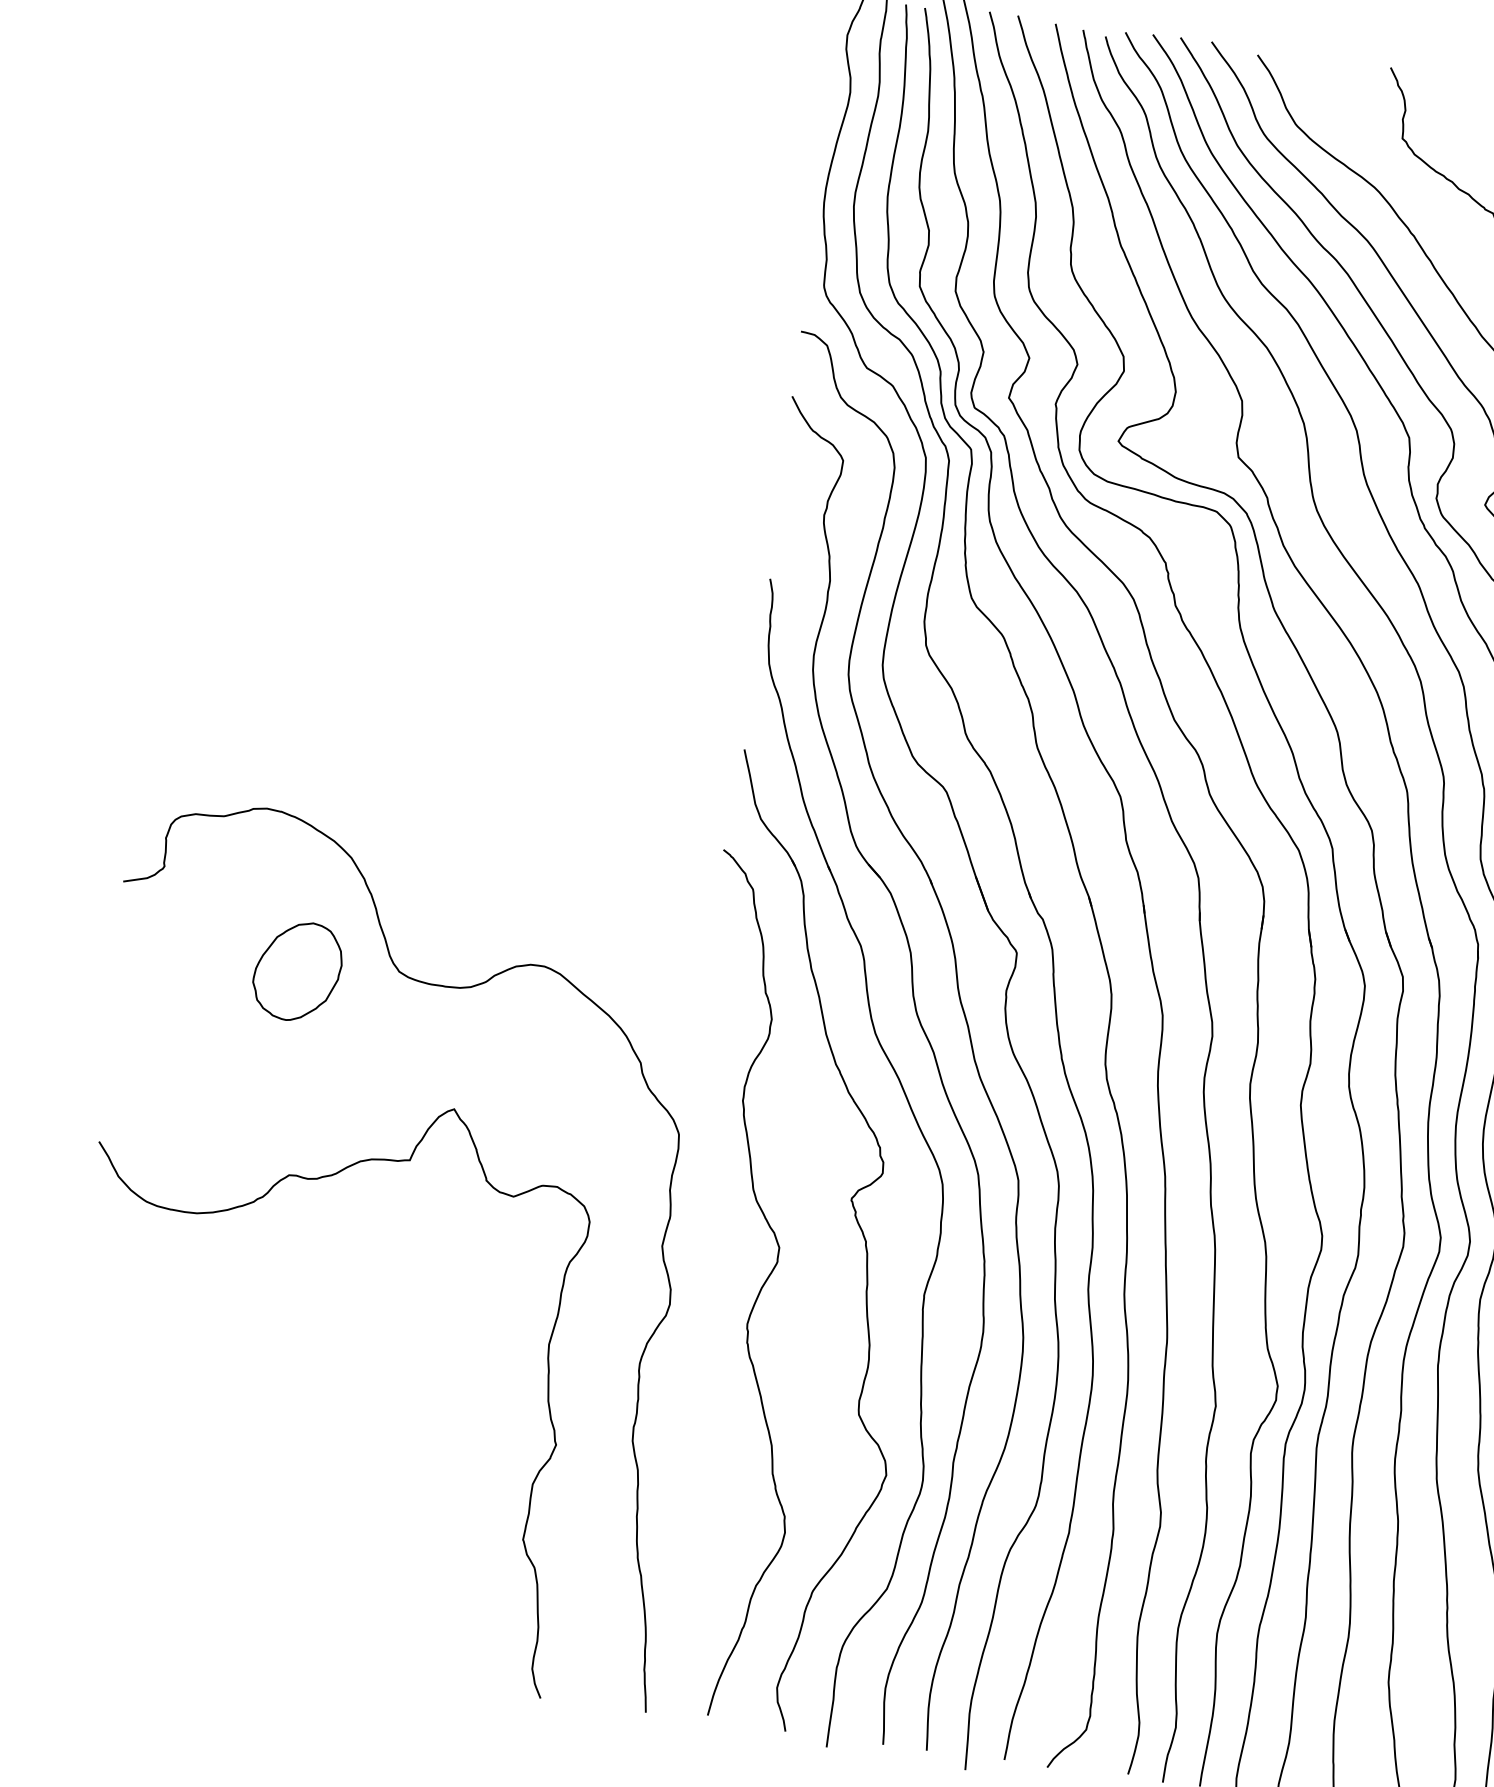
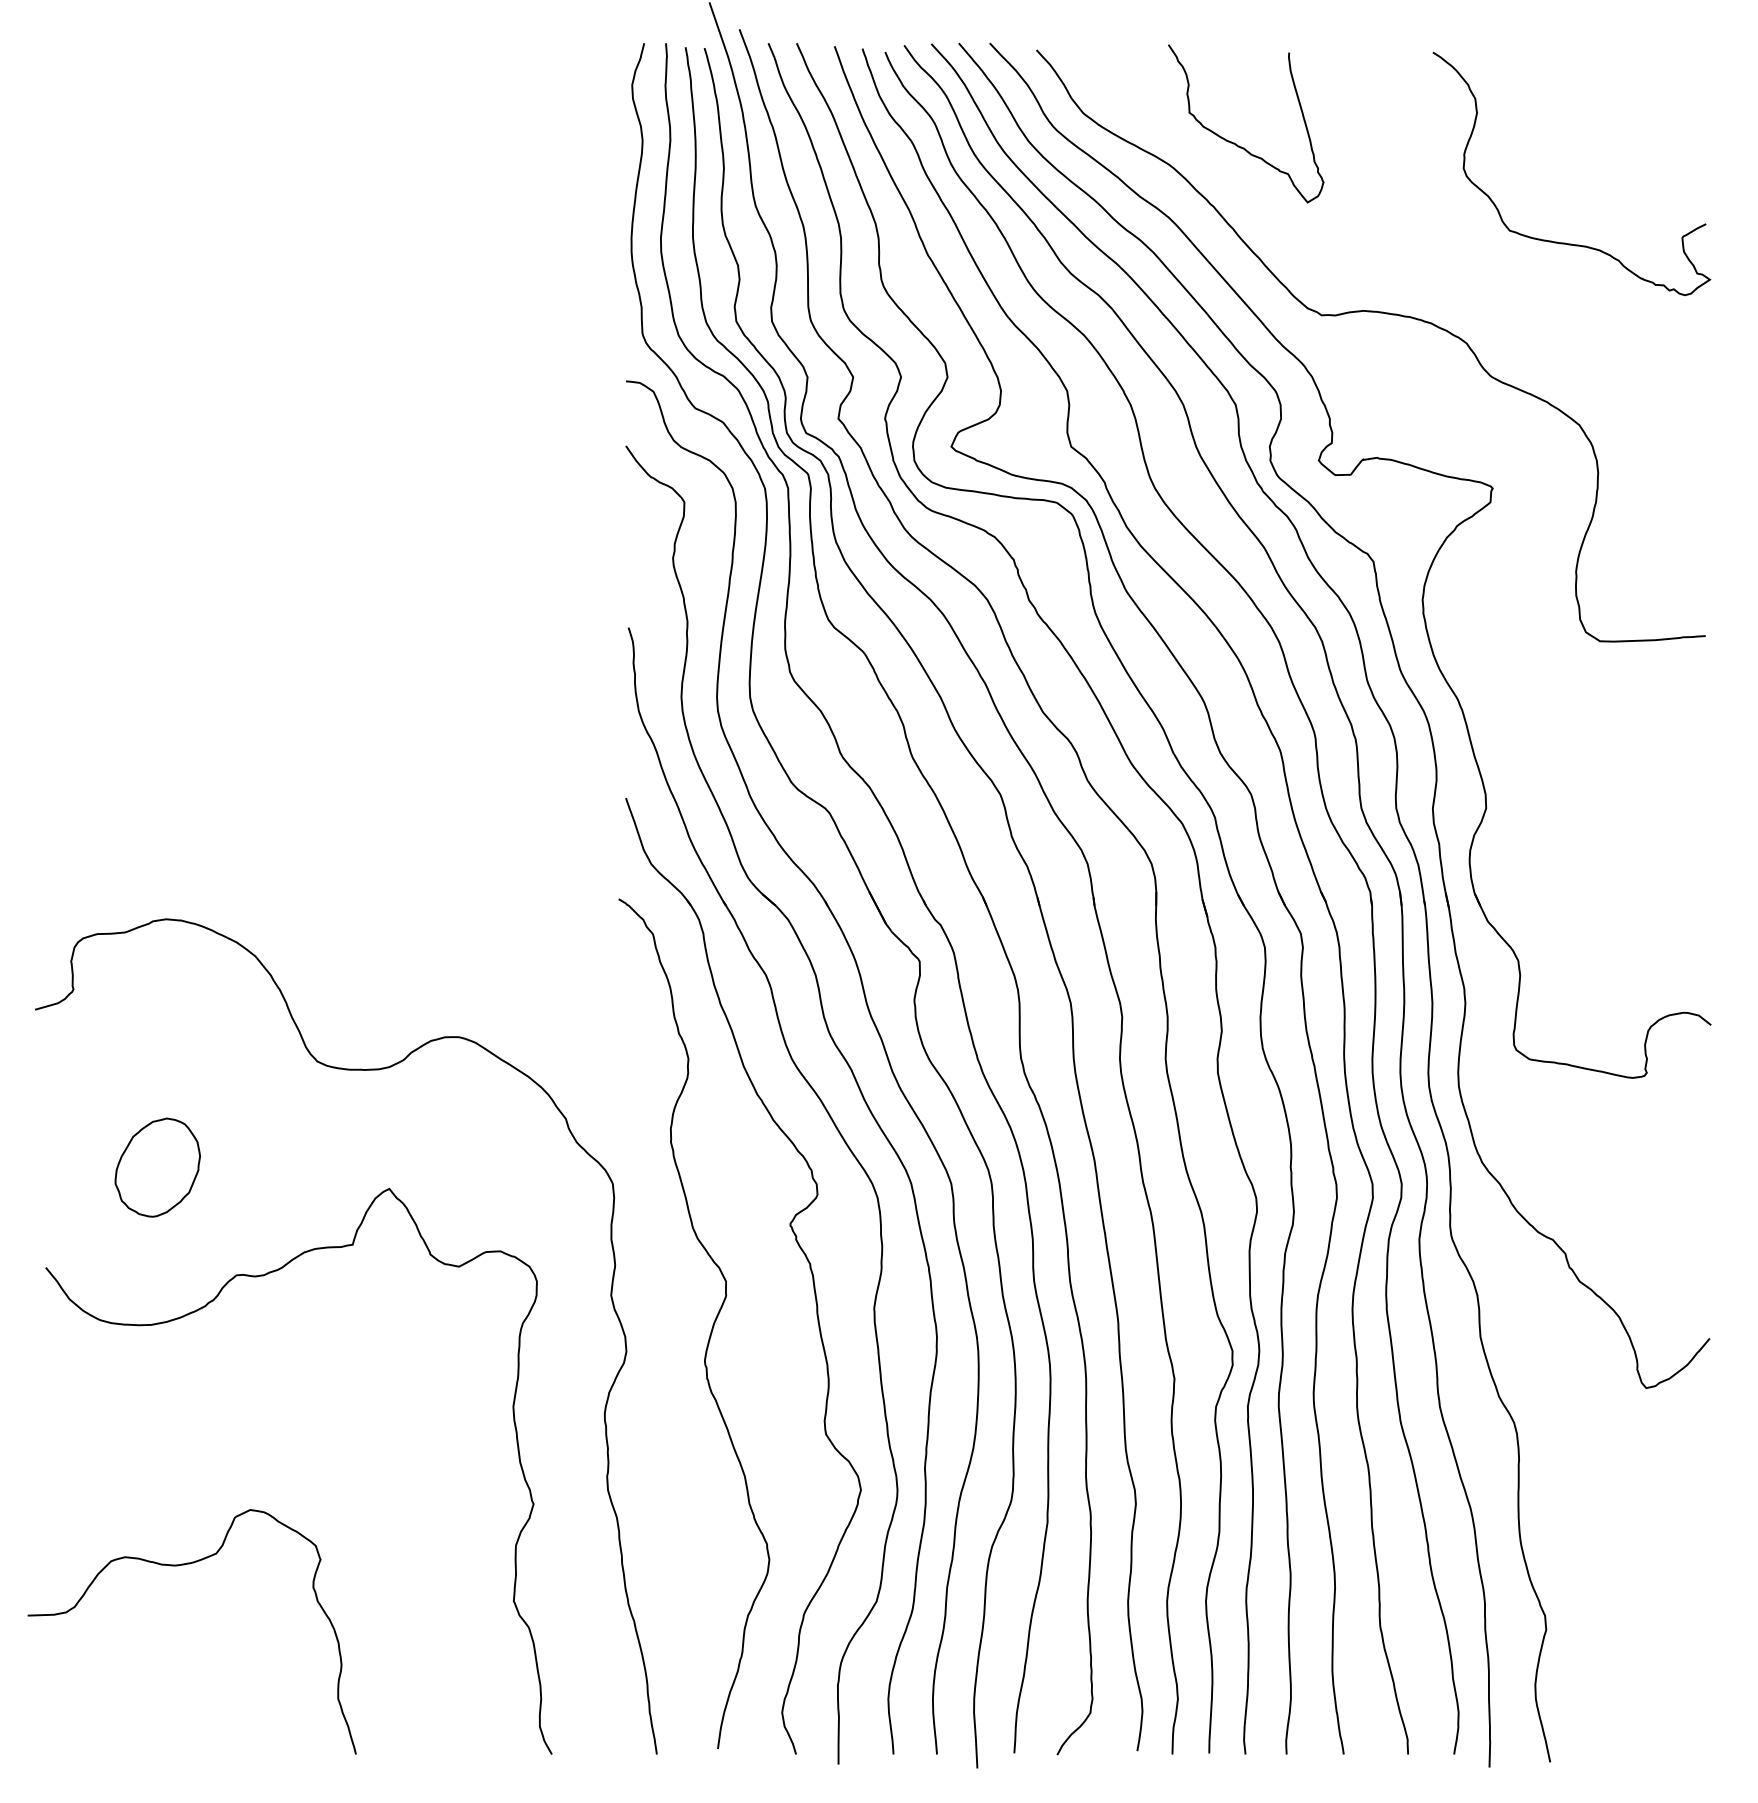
part: (297, 971) -> (157, 1167), moved
curve: (191, 1459) -> (178, 1566), added

